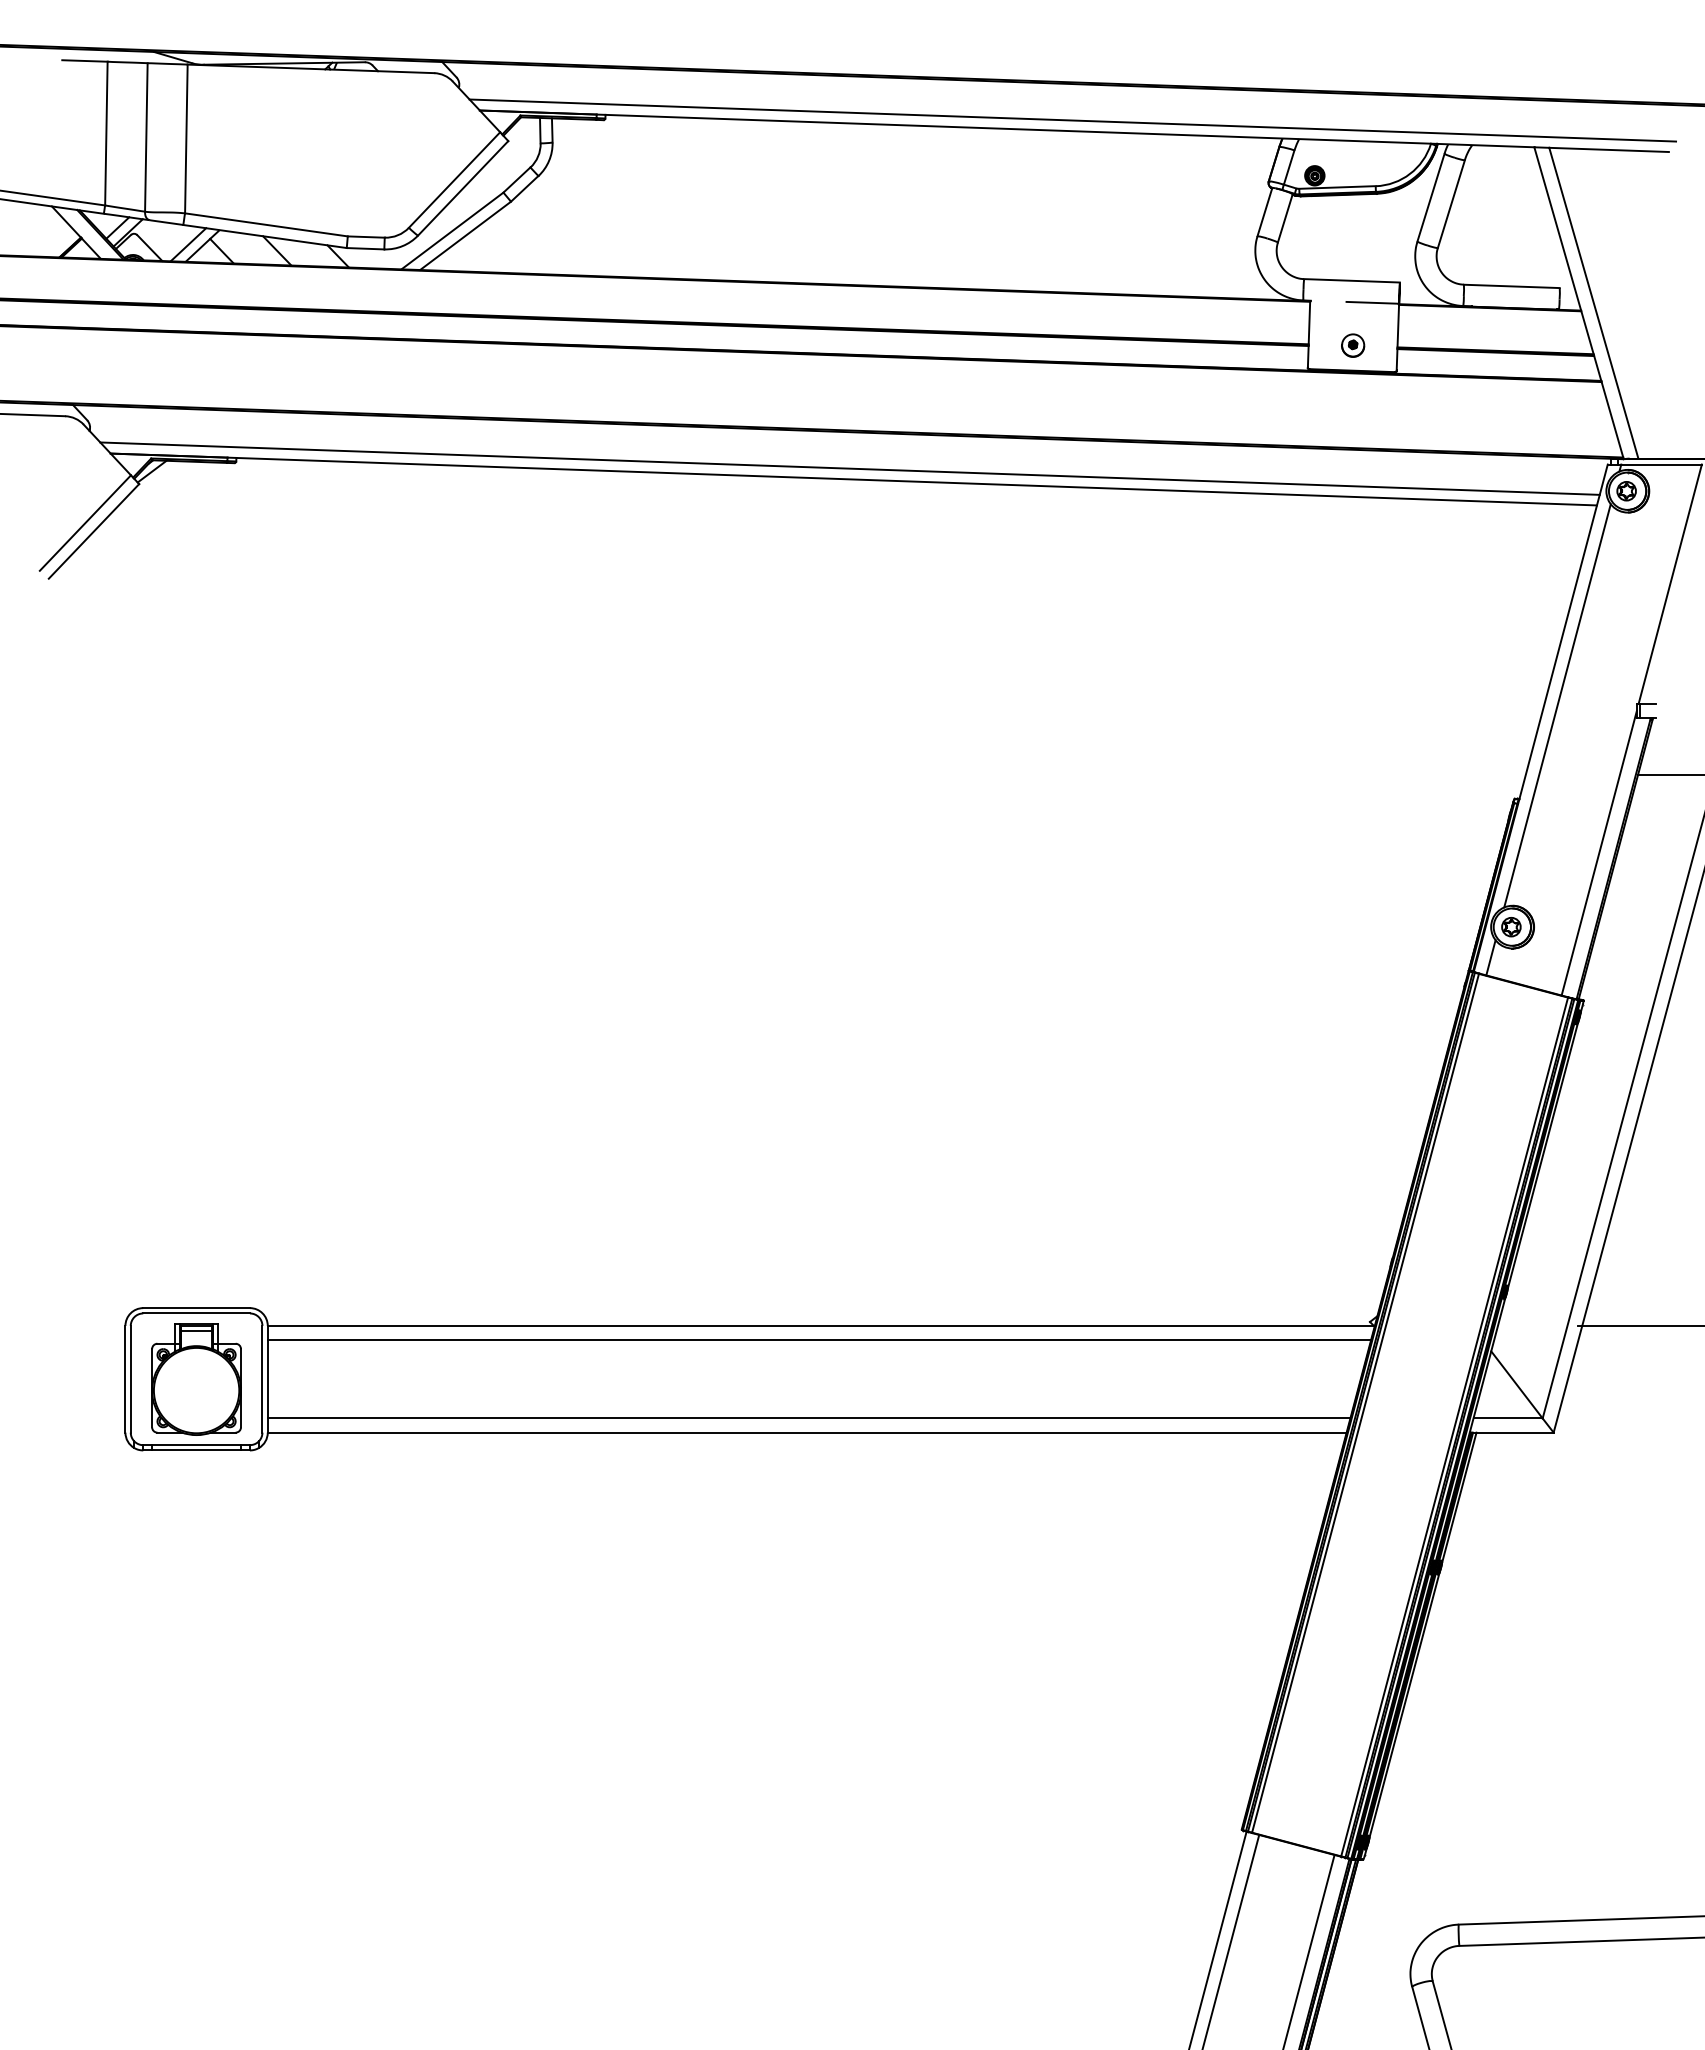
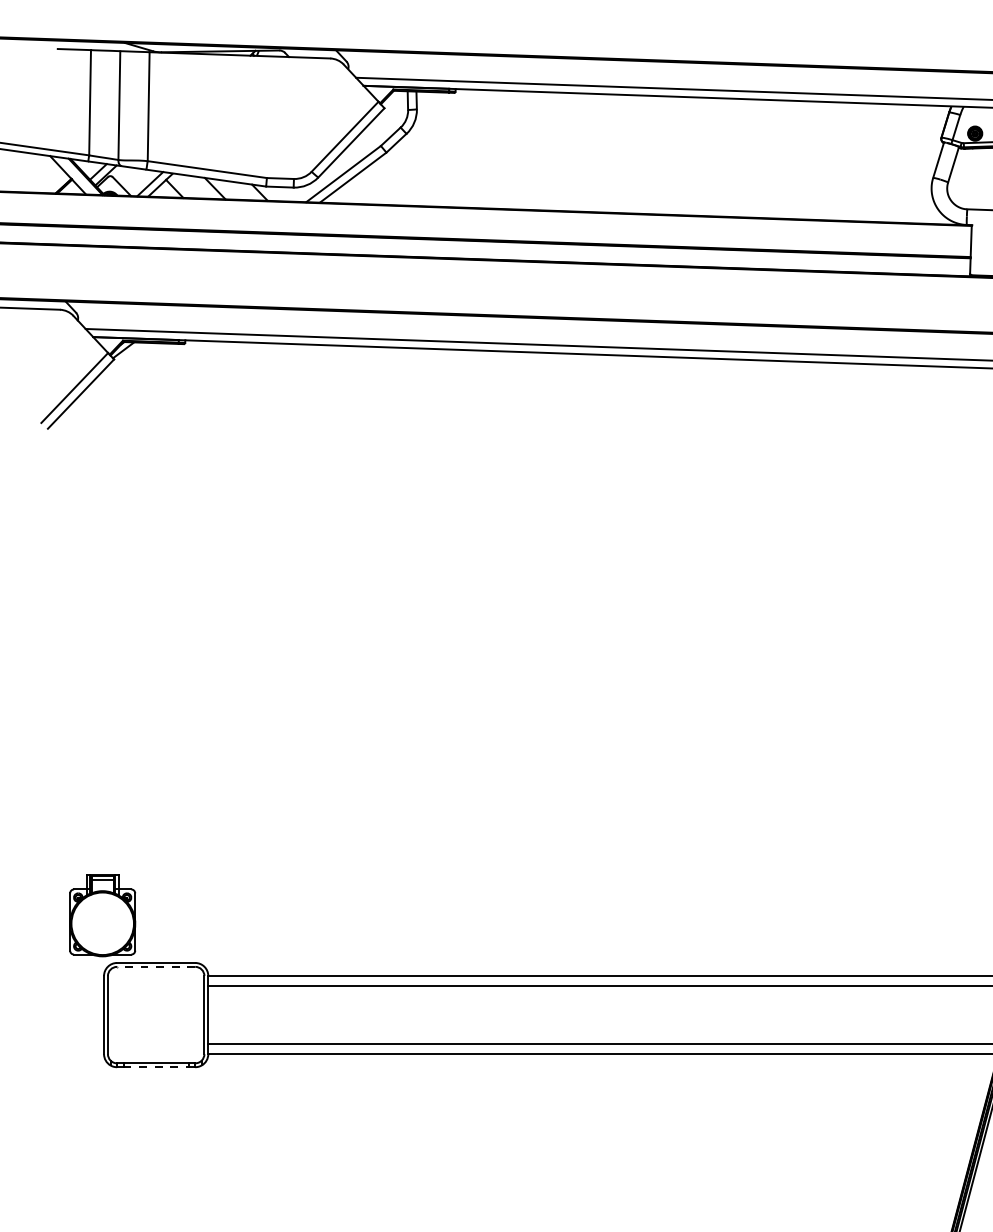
line: (196, 1313) -> (156, 966), solid -> dashed
part: (196, 1379) -> (102, 915), moved
line: (197, 1450) -> (156, 1067), solid -> dashed

